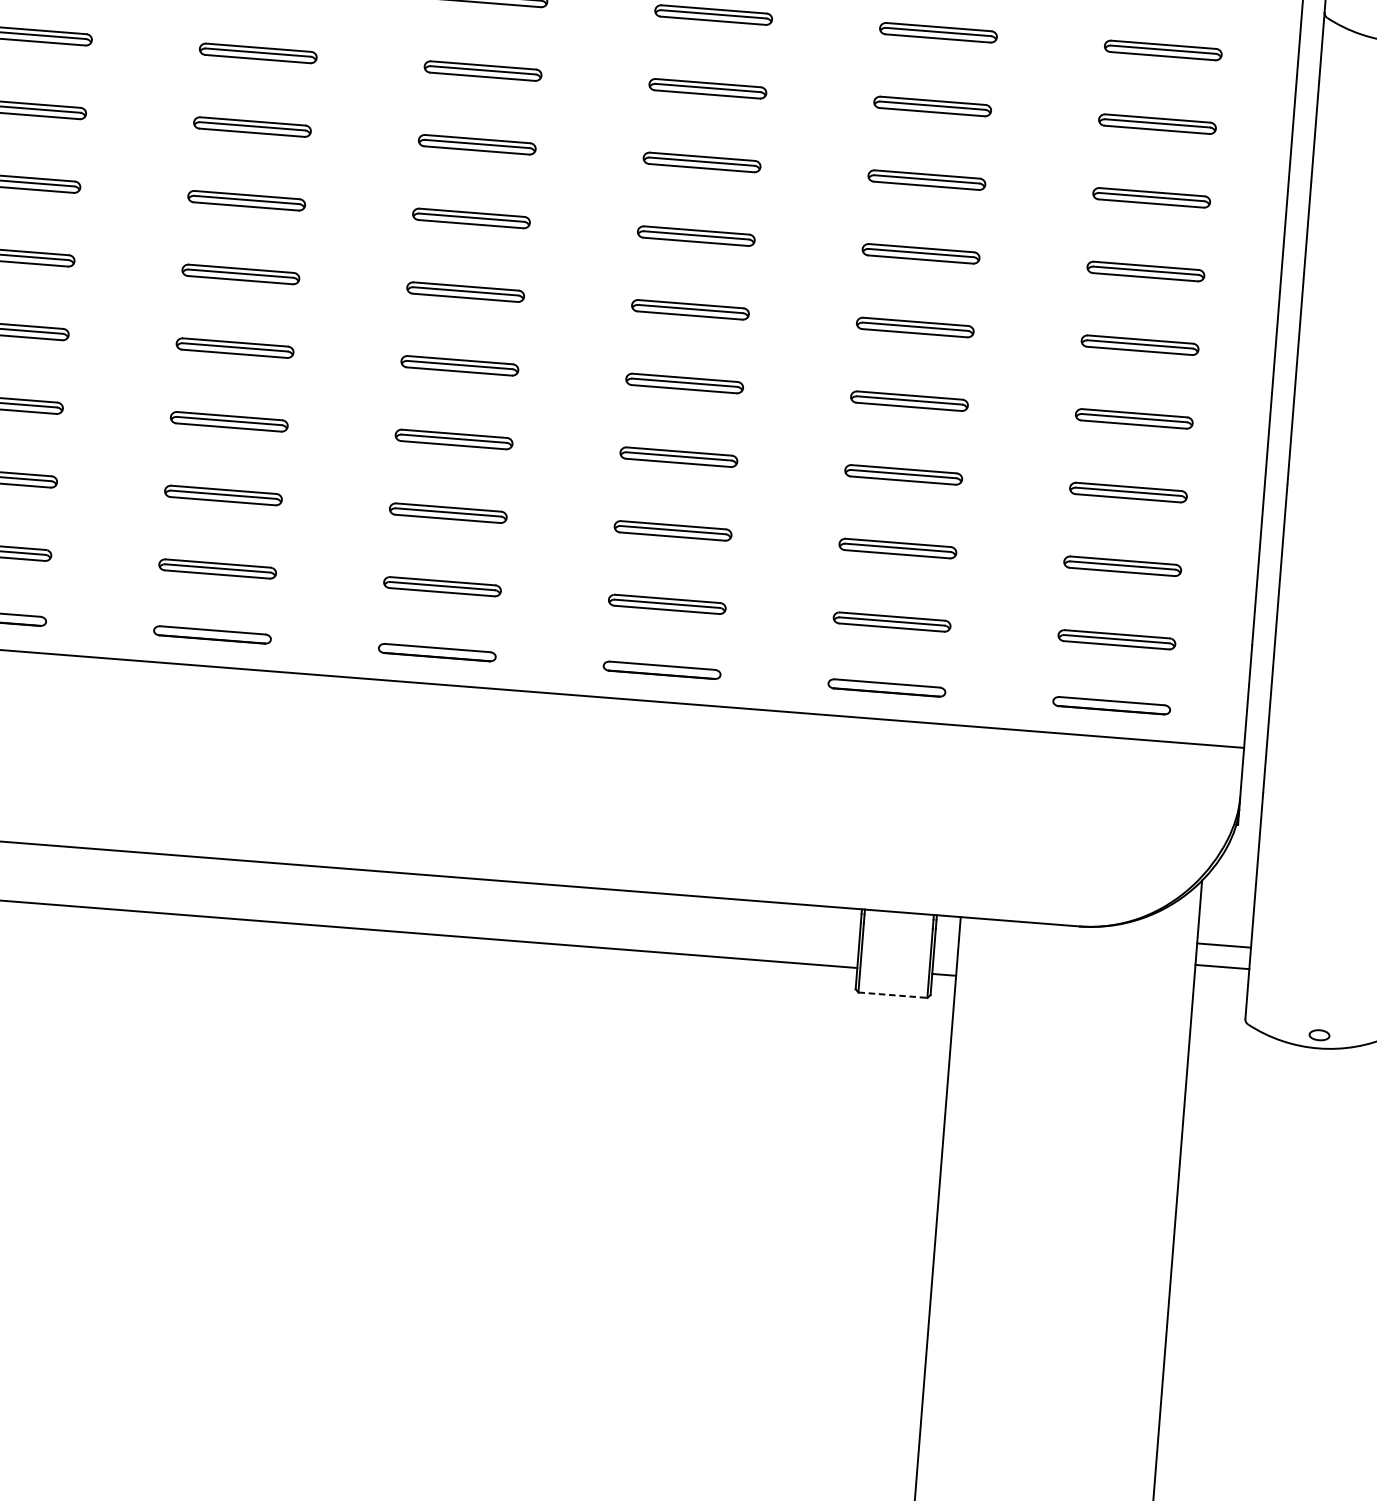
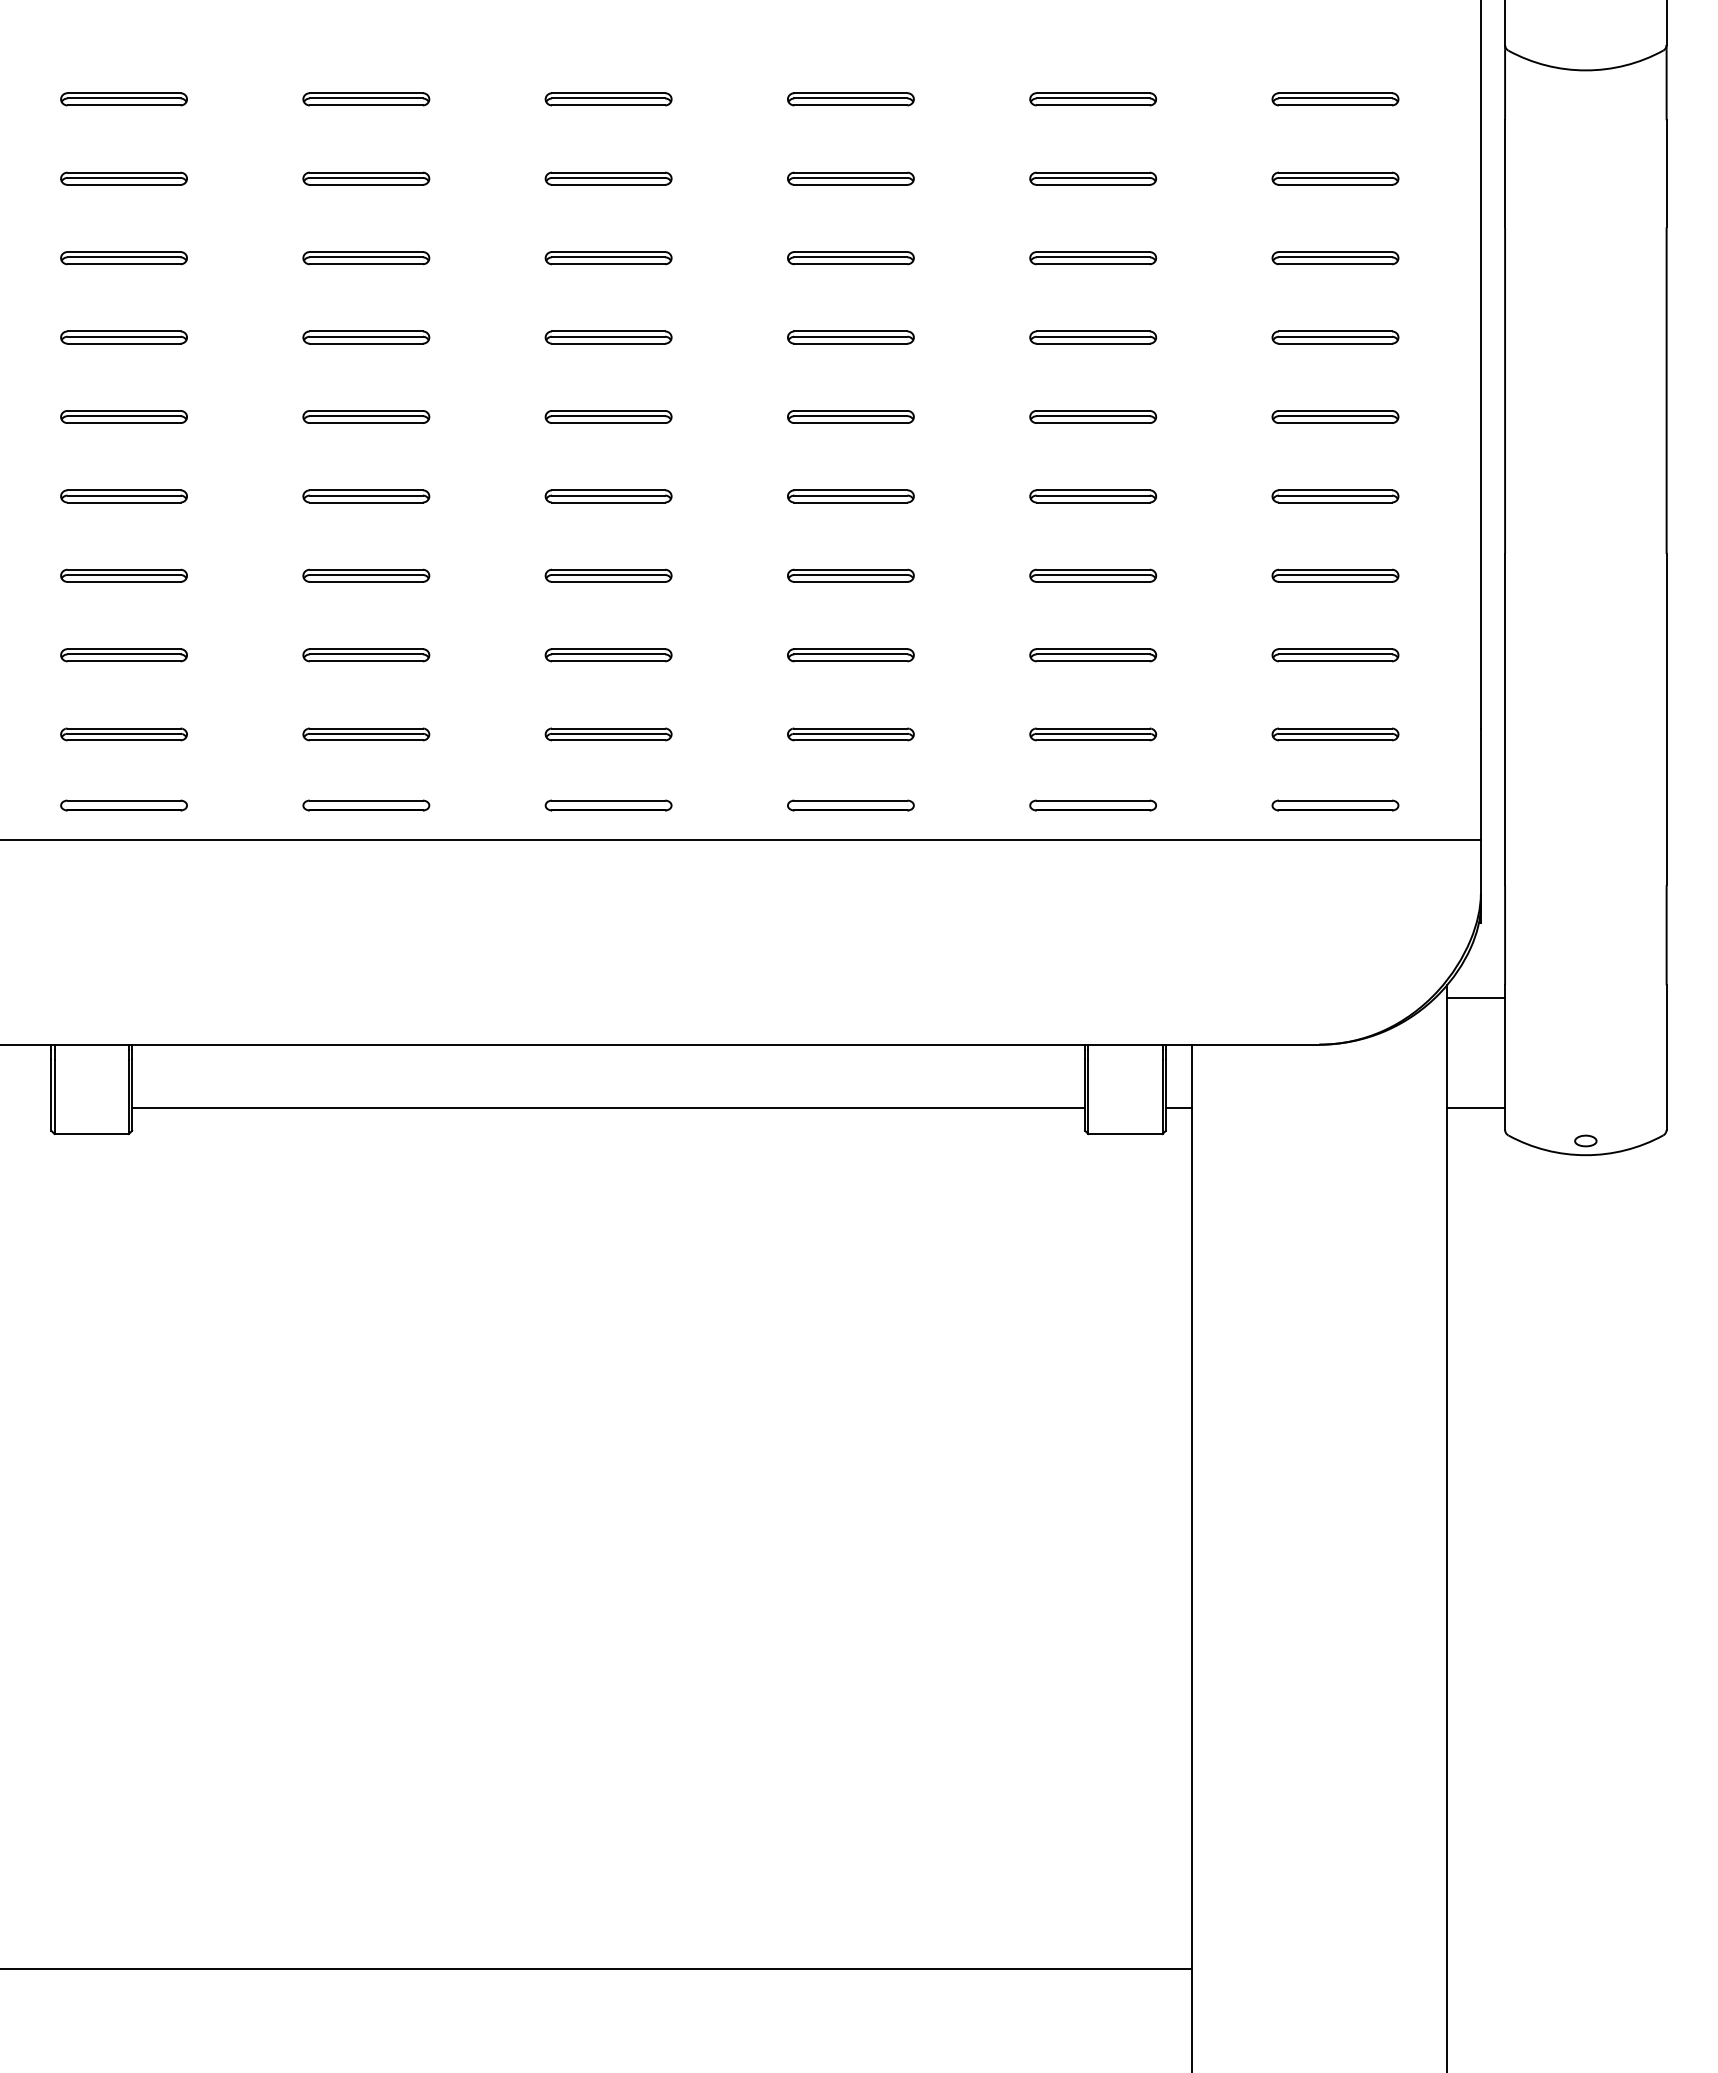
line: (1224, 945) -> (1476, 1107), moved
line: (1222, 967) -> (1476, 998), moved
line: (893, 995) -> (1126, 1134), dashed -> solid

